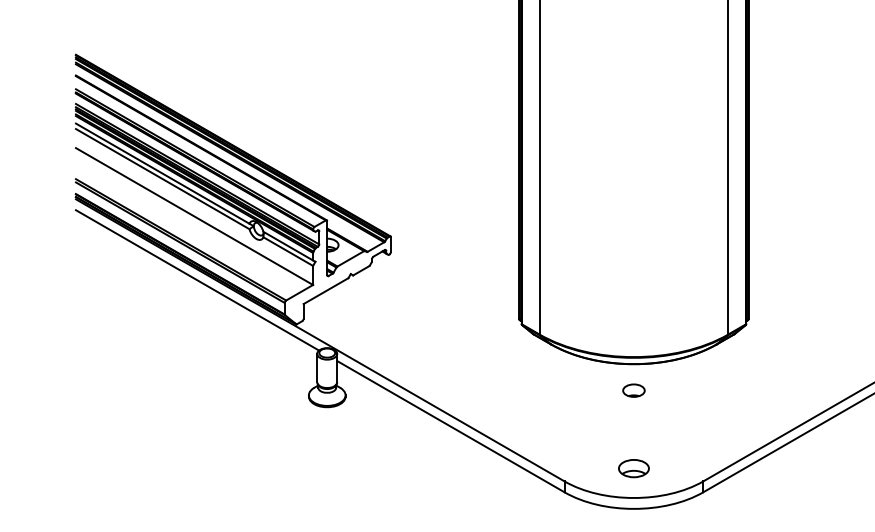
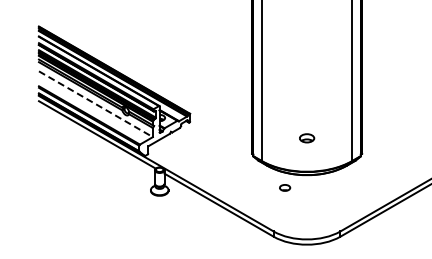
line: (193, 217) -> (95, 104), solid -> dashed
part: (634, 389) -> (285, 187), moved
part: (634, 468) -> (307, 138), moved

